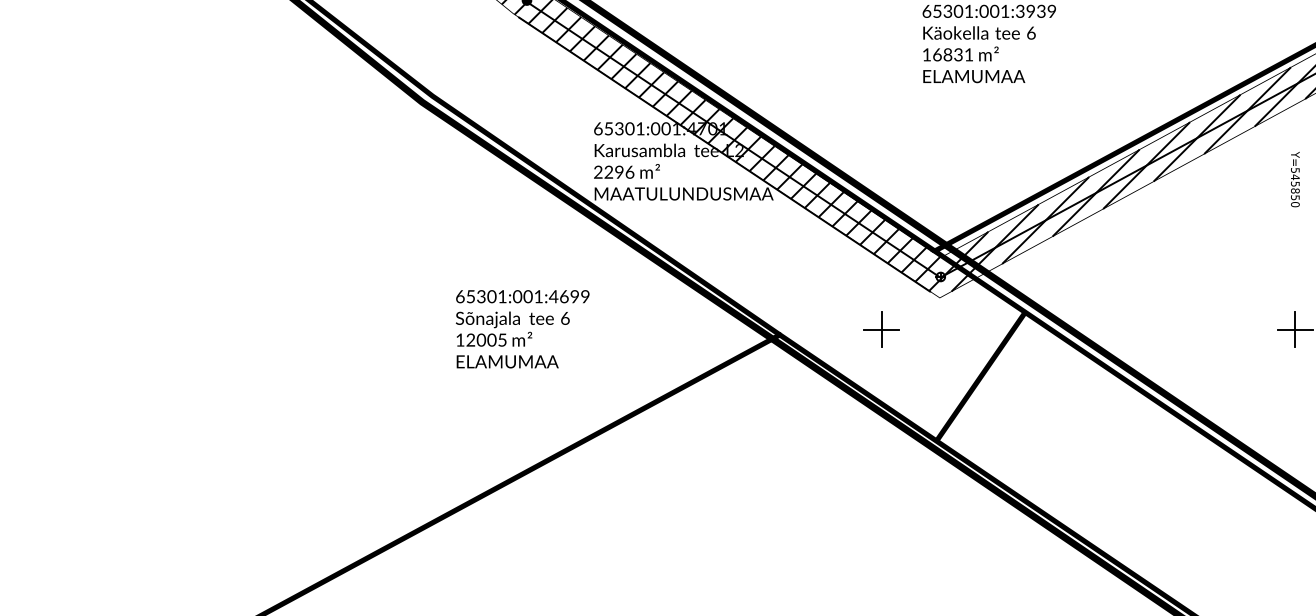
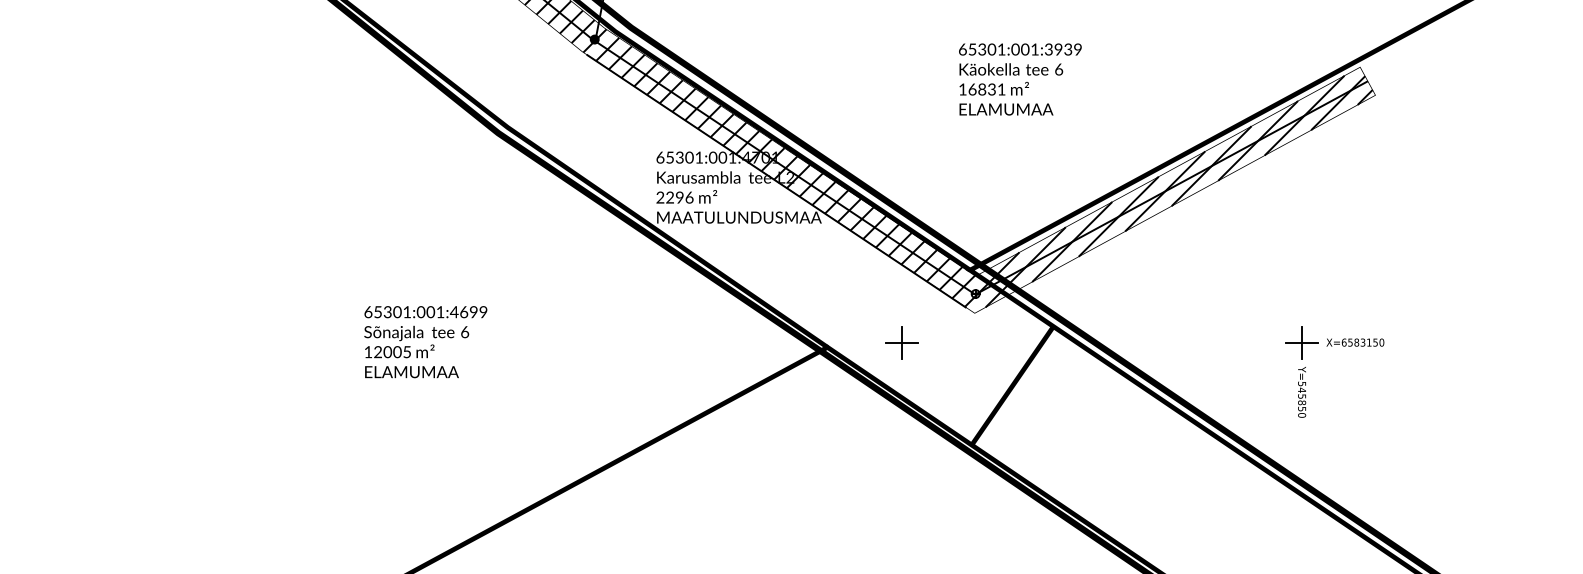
text: (1295, 179) -> (1302, 392), moved
text: (522, 329) -> (425, 342), moved
part: (880, 329) -> (901, 342), moved

